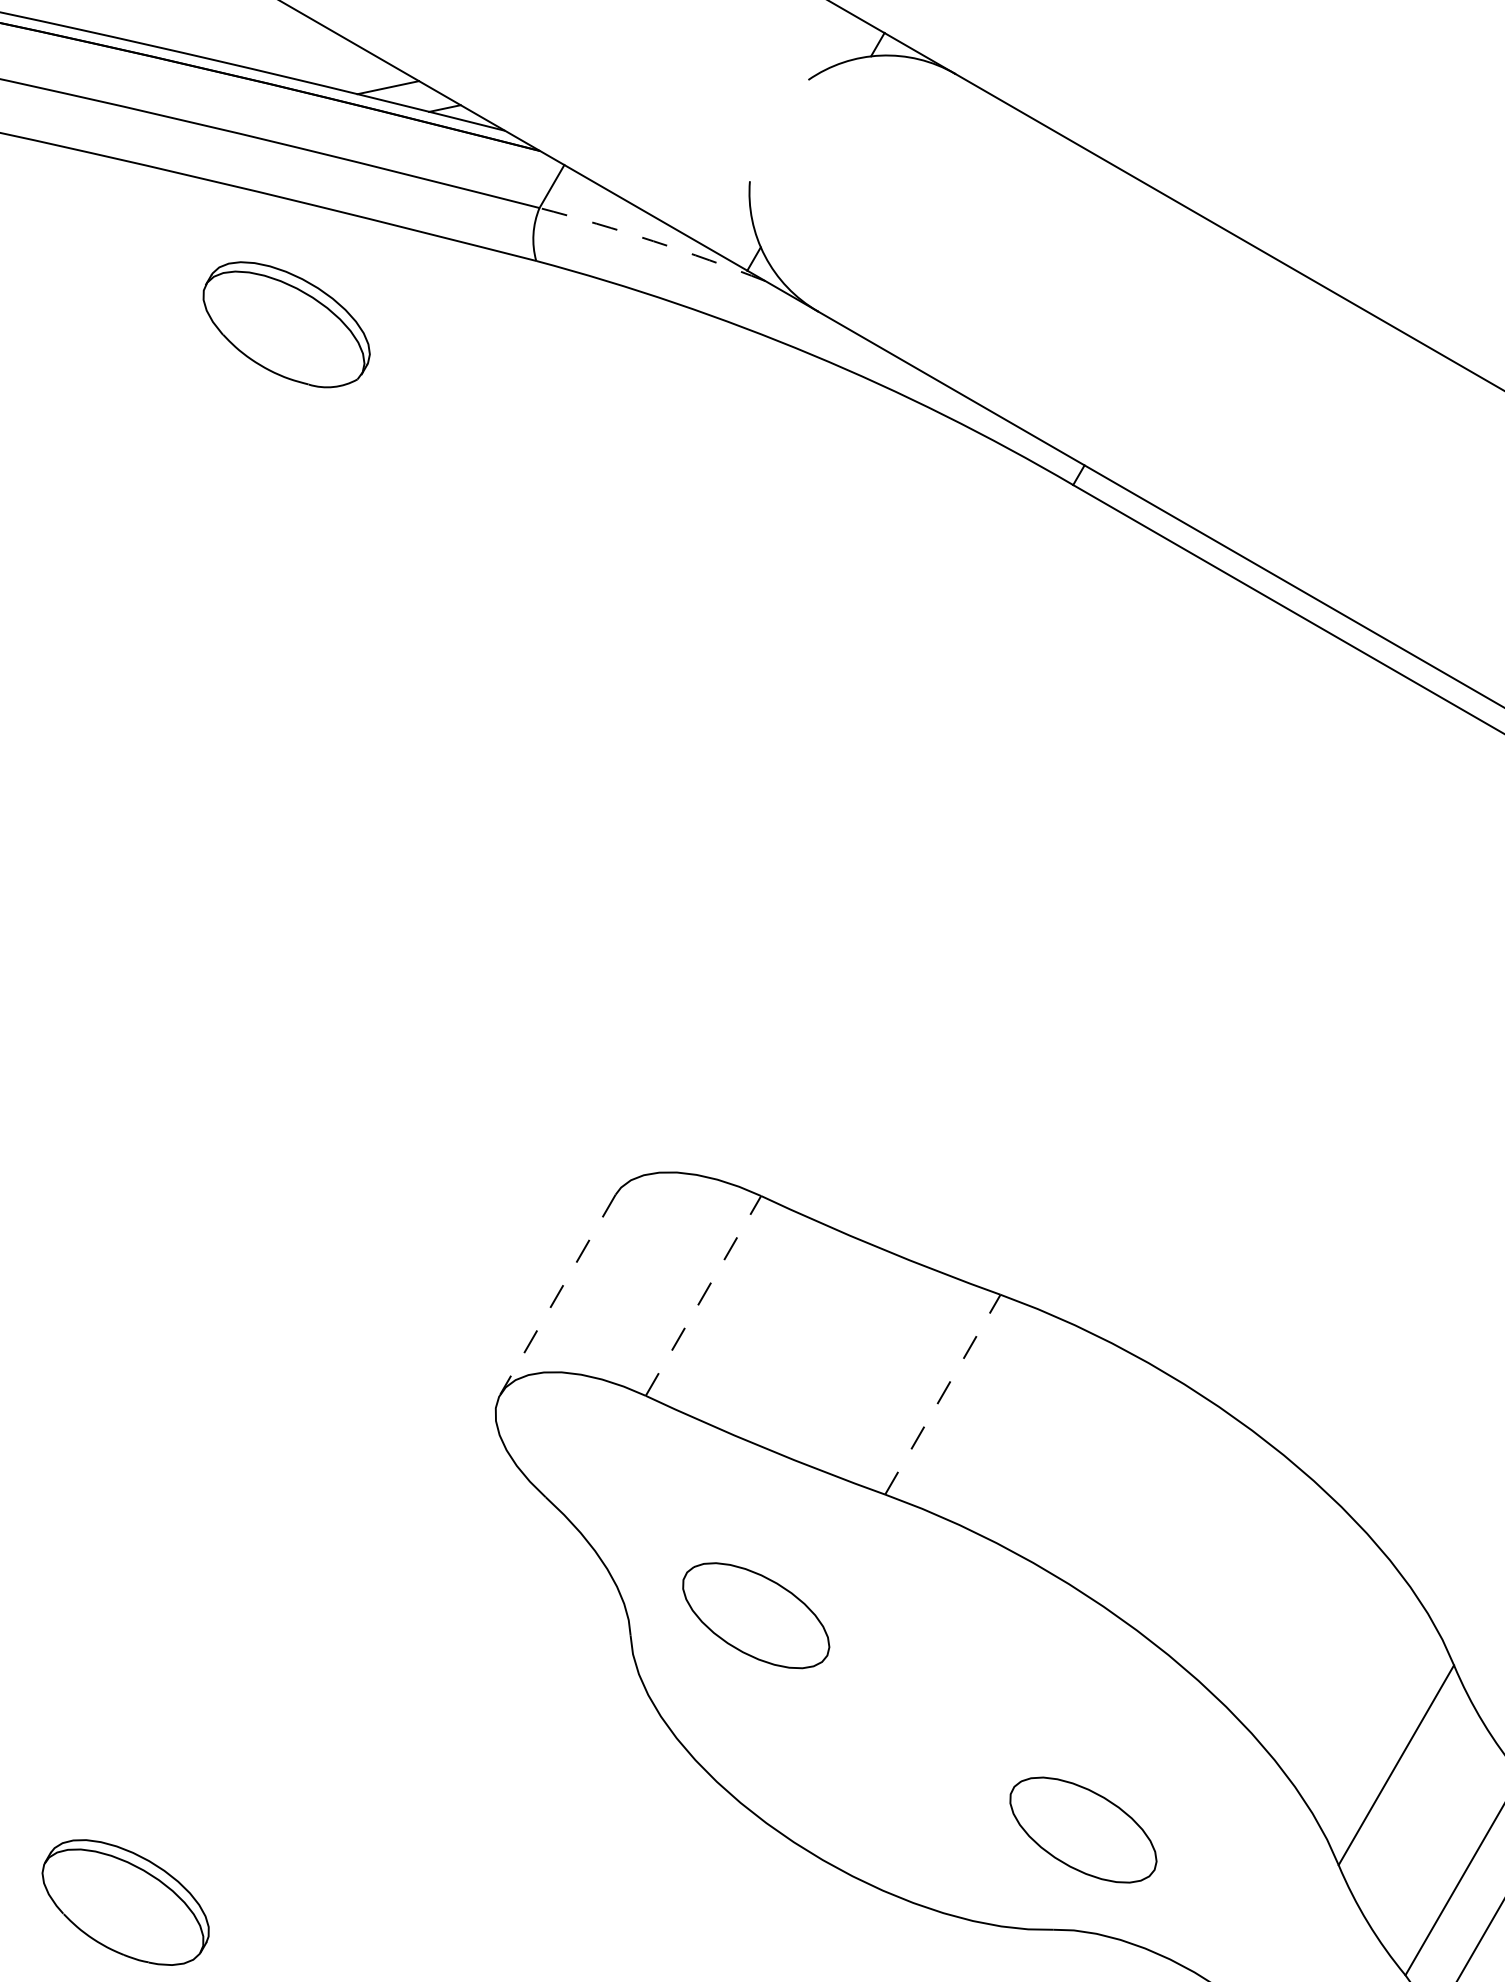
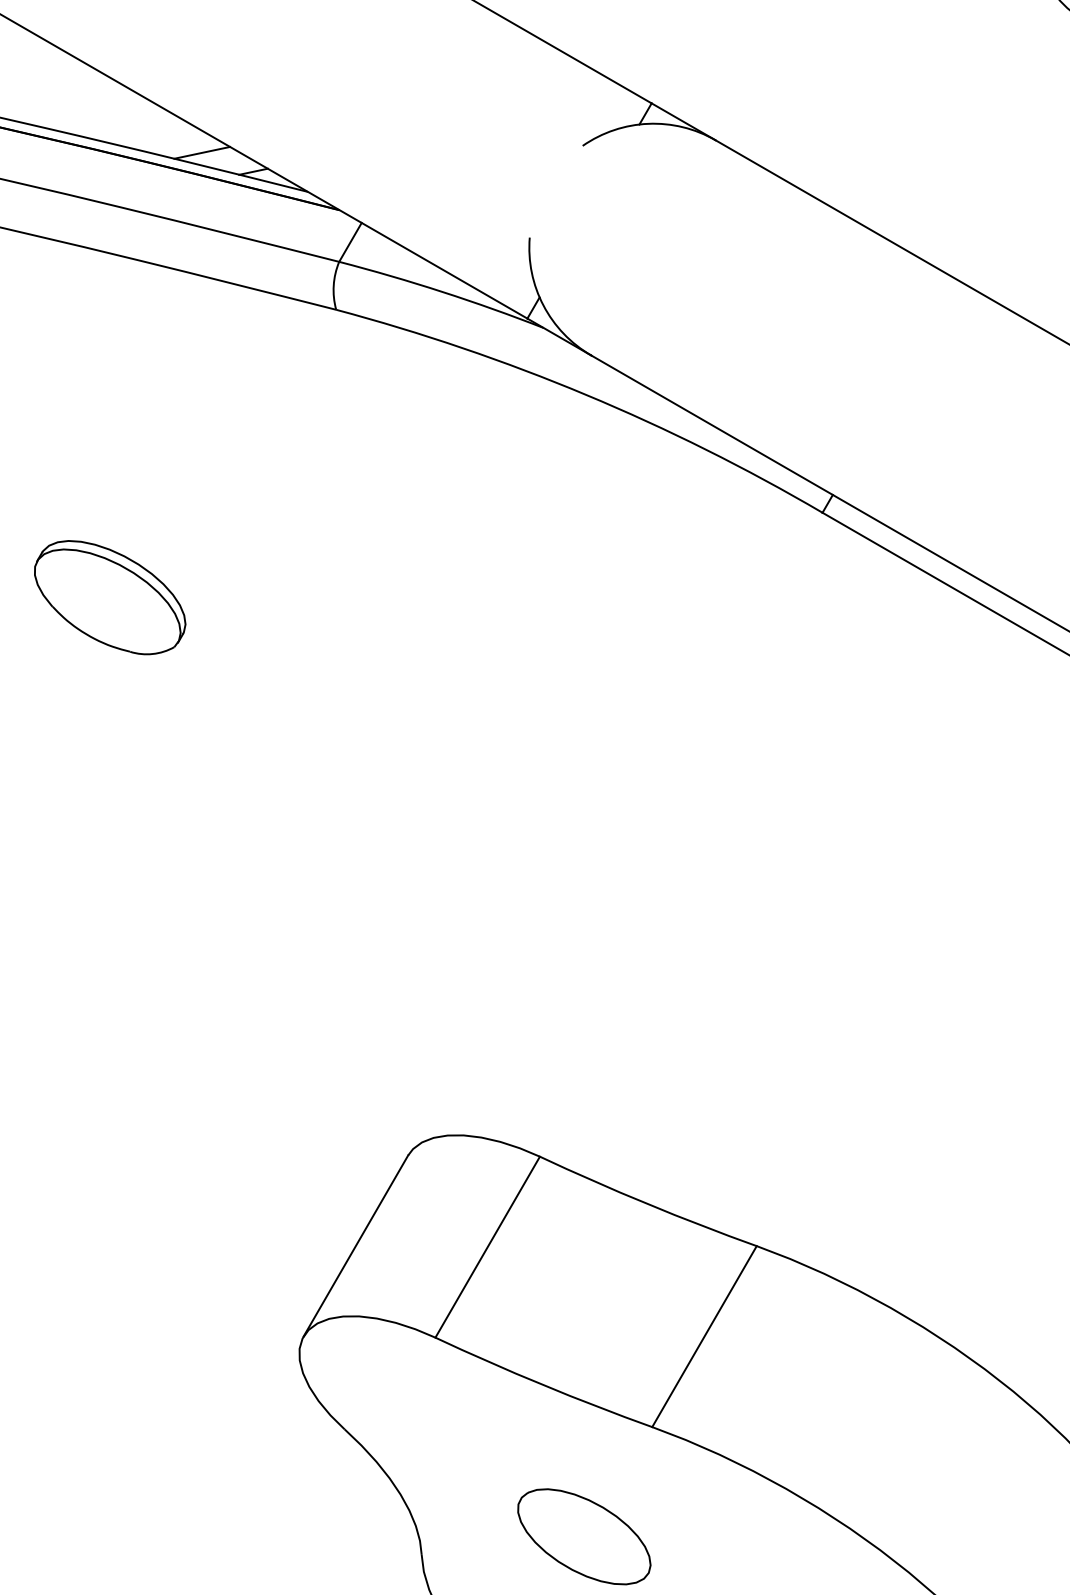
arc: (653, 241) -> (442, 292), dashed -> solid
part: (286, 324) -> (110, 597), moved
line: (557, 1295) -> (355, 1246), dashed -> solid
line: (703, 1295) -> (487, 1246), dashed -> solid
line: (943, 1394) -> (705, 1336), dashed -> solid
part: (756, 1615) -> (584, 1536), moved

